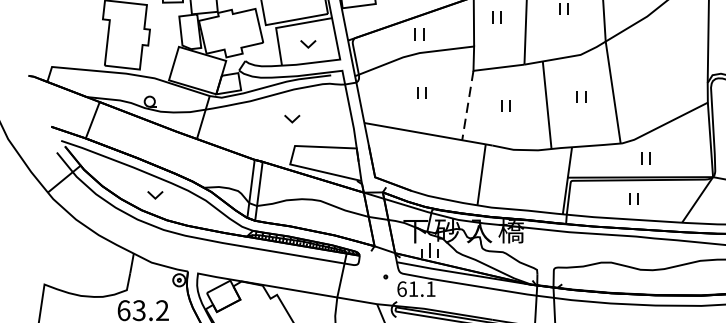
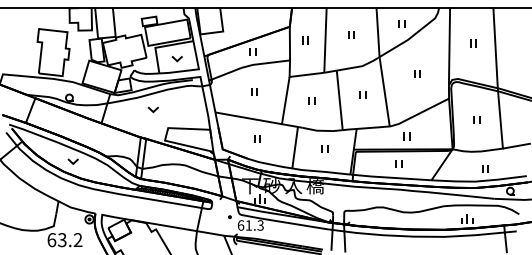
part: (661, 65) -> (417, 73), added
line: (467, 105) -> (285, 100), dashed -> solid
part: (291, 118) -> (152, 109), moved
part: (426, 161) -> (257, 138), added
part: (524, 175) -> (324, 148), added
text: (430, 289) -> (260, 225), 61.1 -> 61.3

